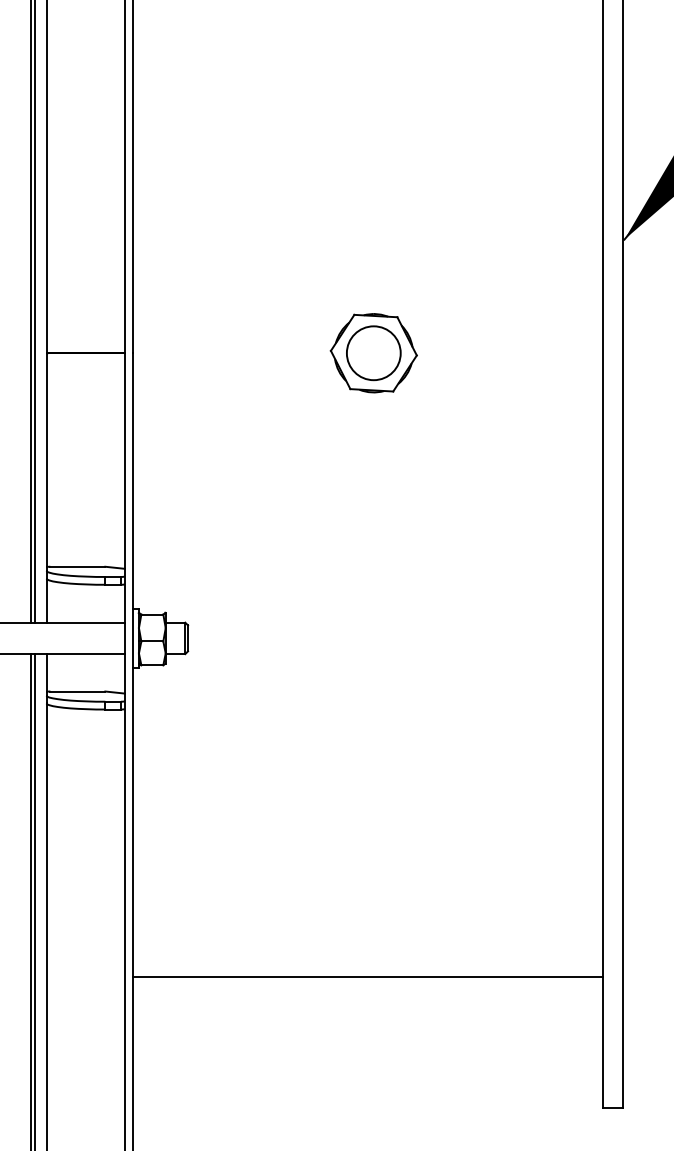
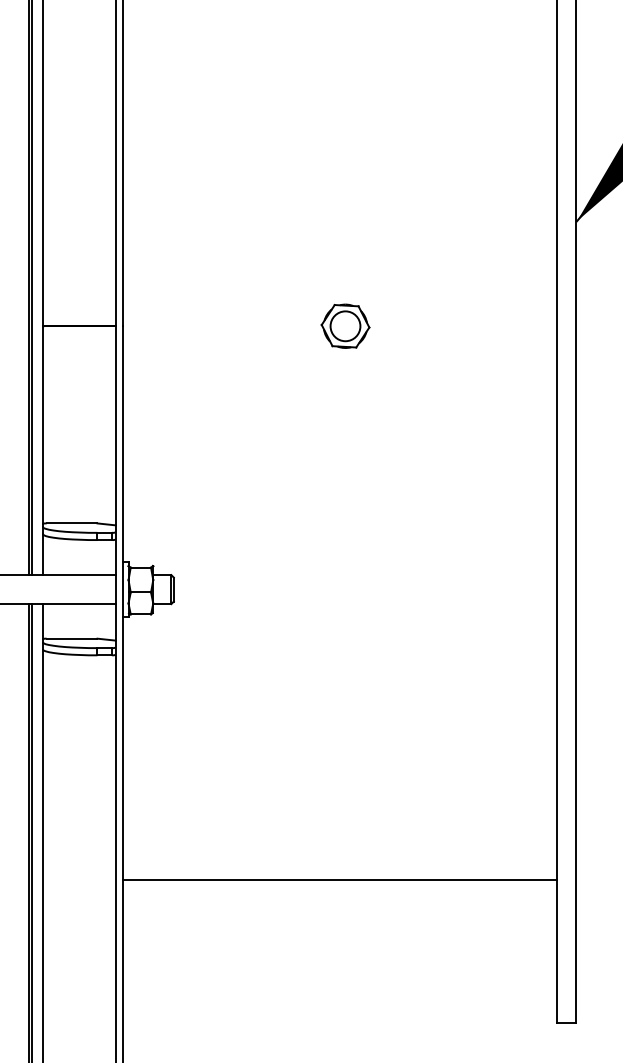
part: (373, 353) -> (345, 326), size x0.6
line: (367, 977) -> (339, 880), moved

